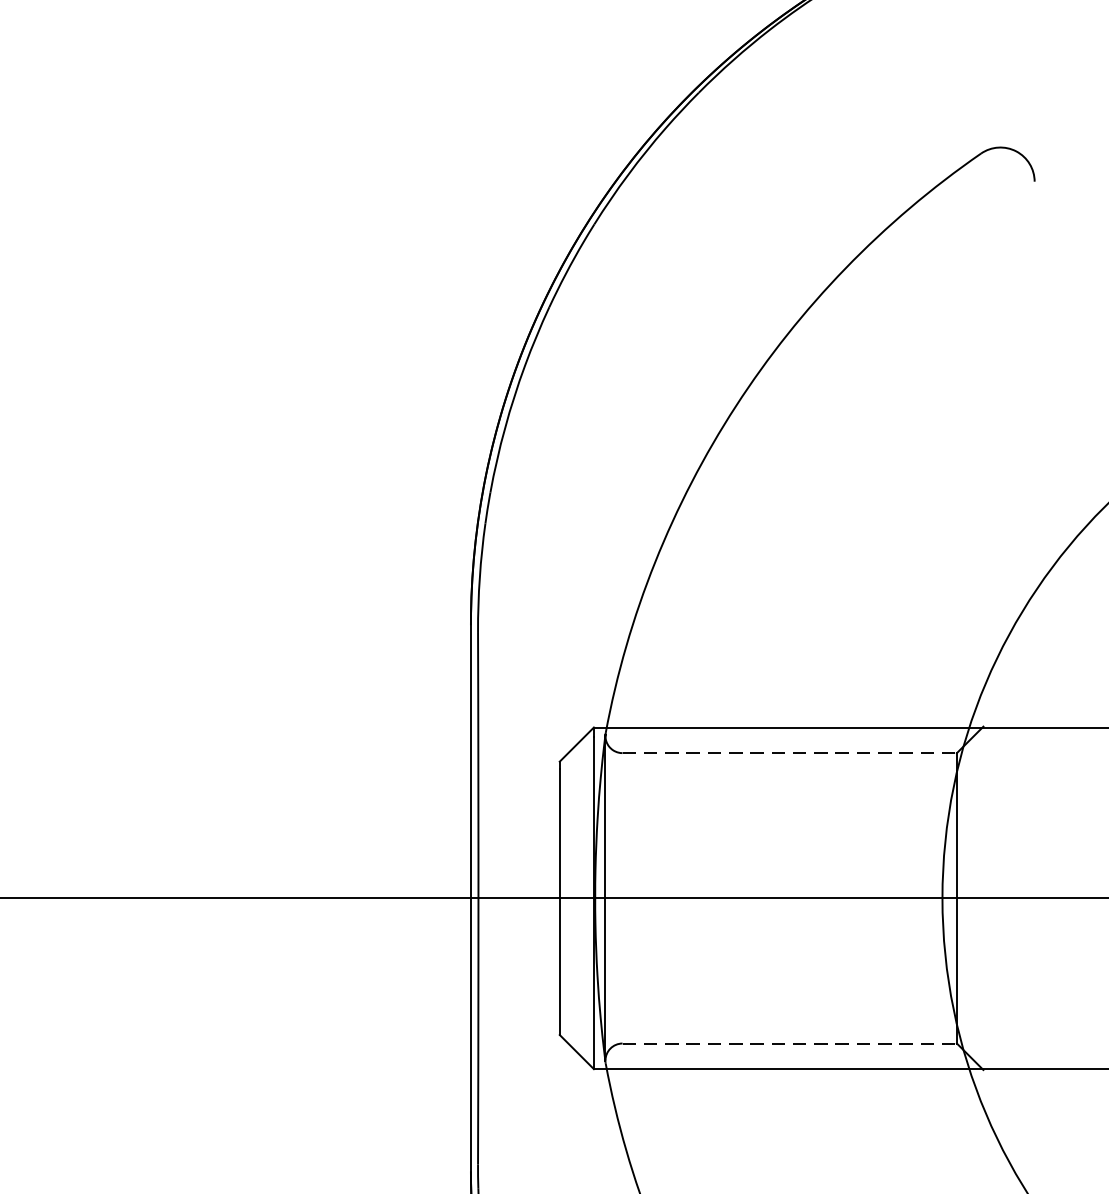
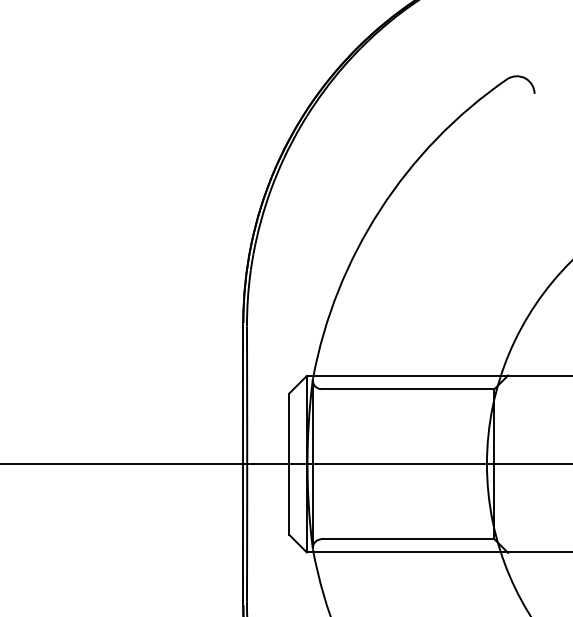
line: (790, 753) -> (408, 389), dashed -> solid
line: (790, 1044) -> (408, 539), dashed -> solid

